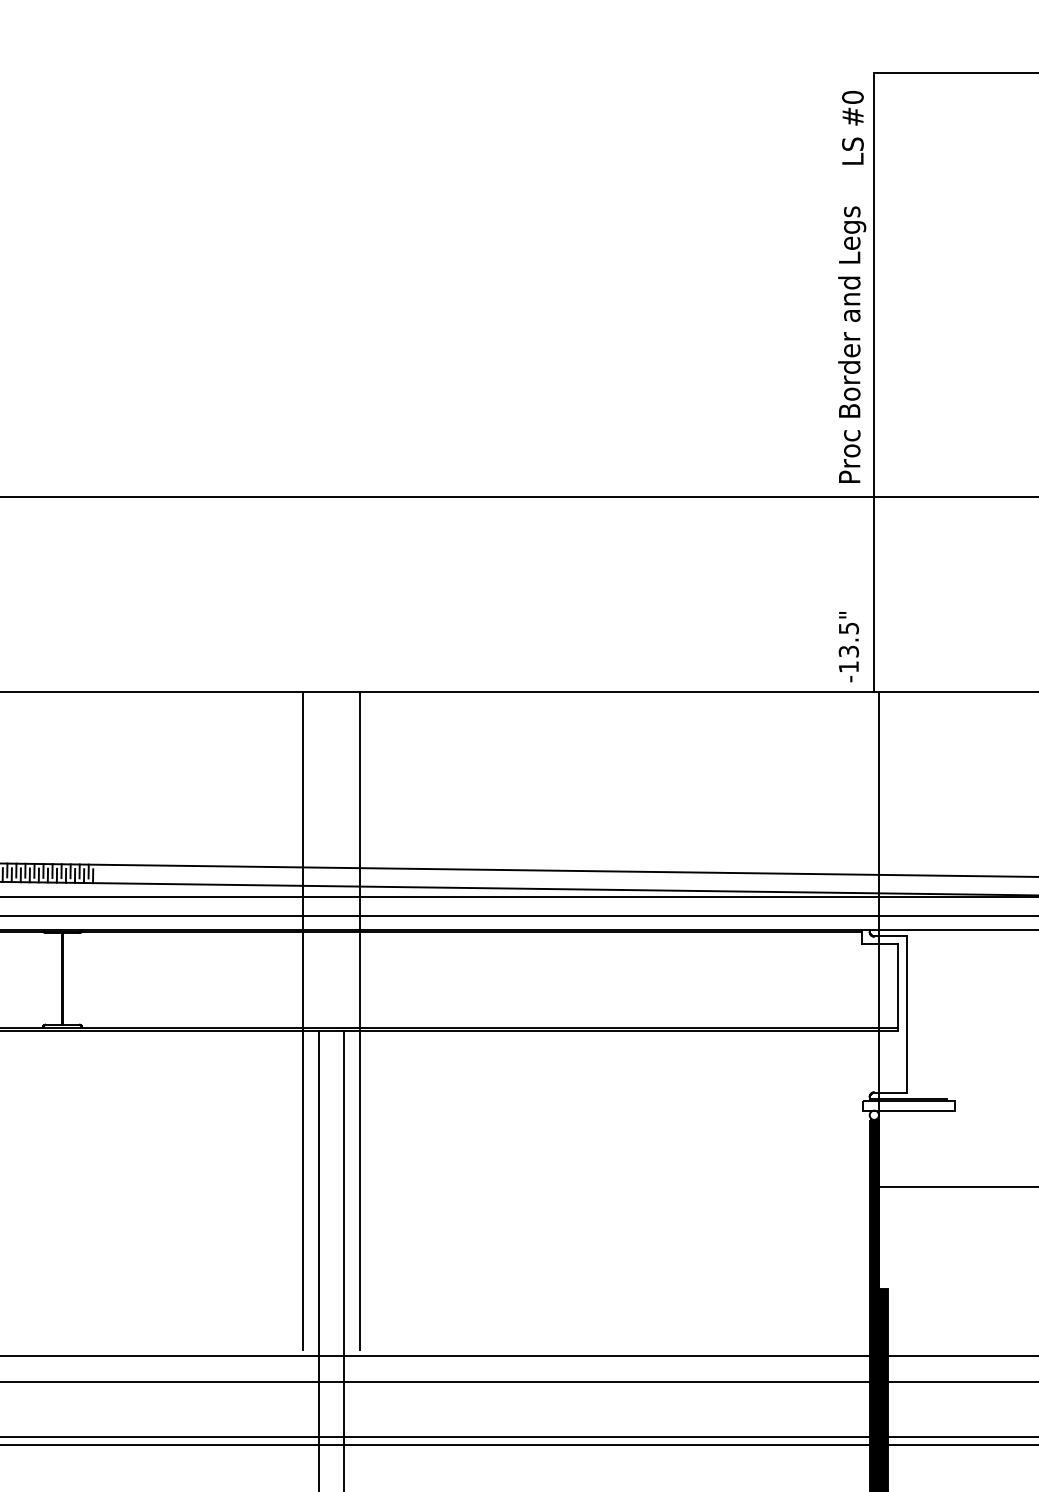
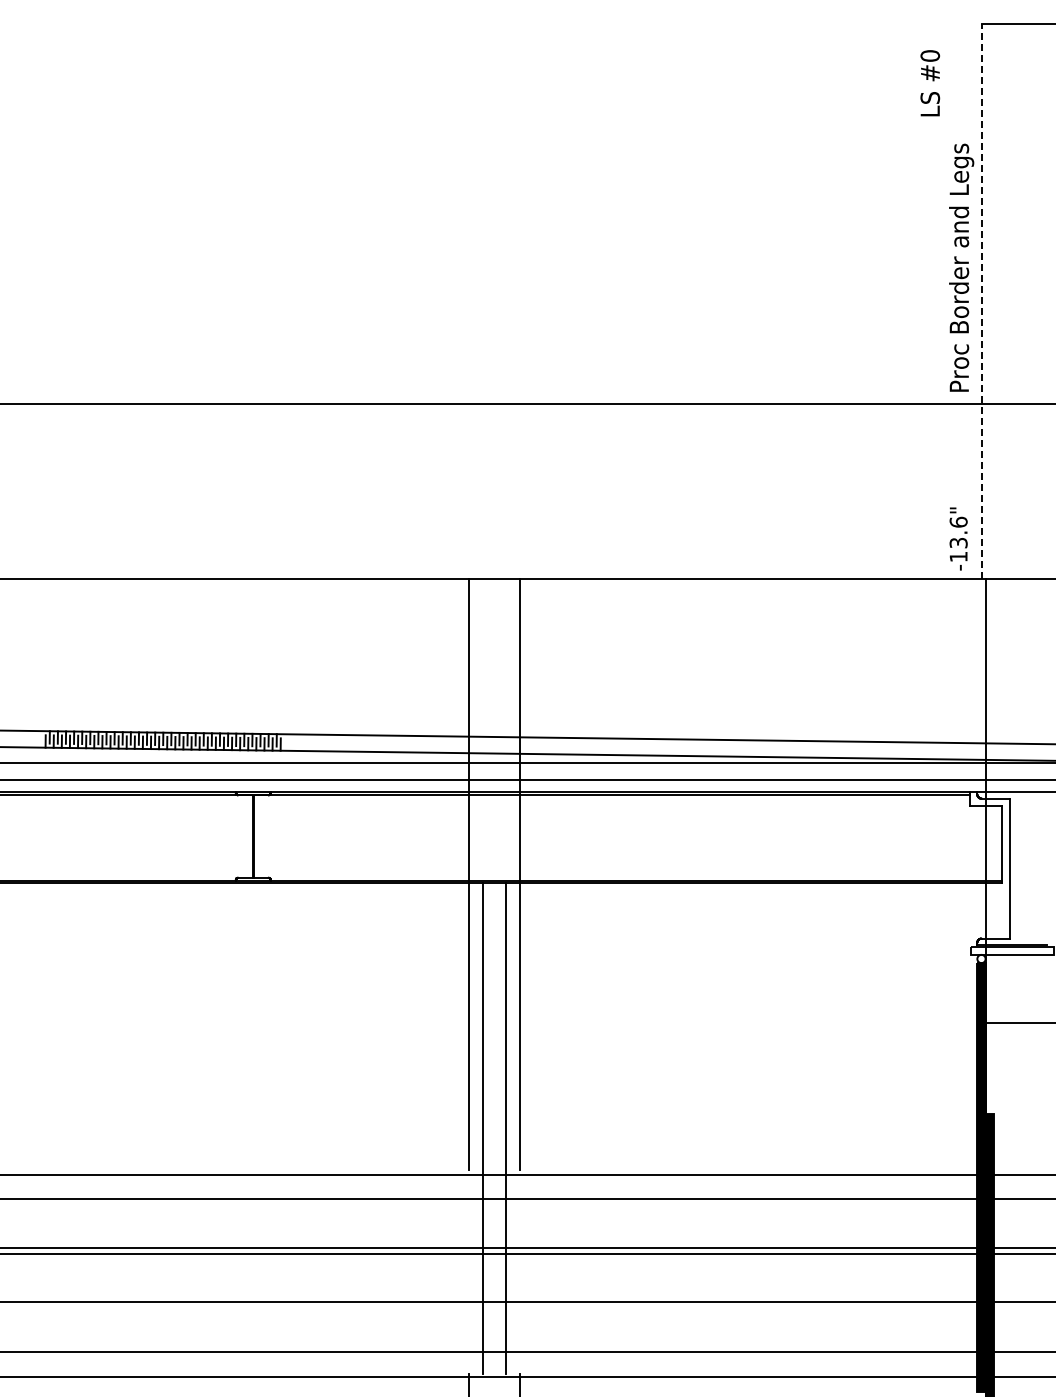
text: (853, 128) -> (930, 83), moved
line: (874, 382) -> (981, 301), solid -> dashed
text: (848, 627) -> (958, 521), -13.5" -> -13.6"

